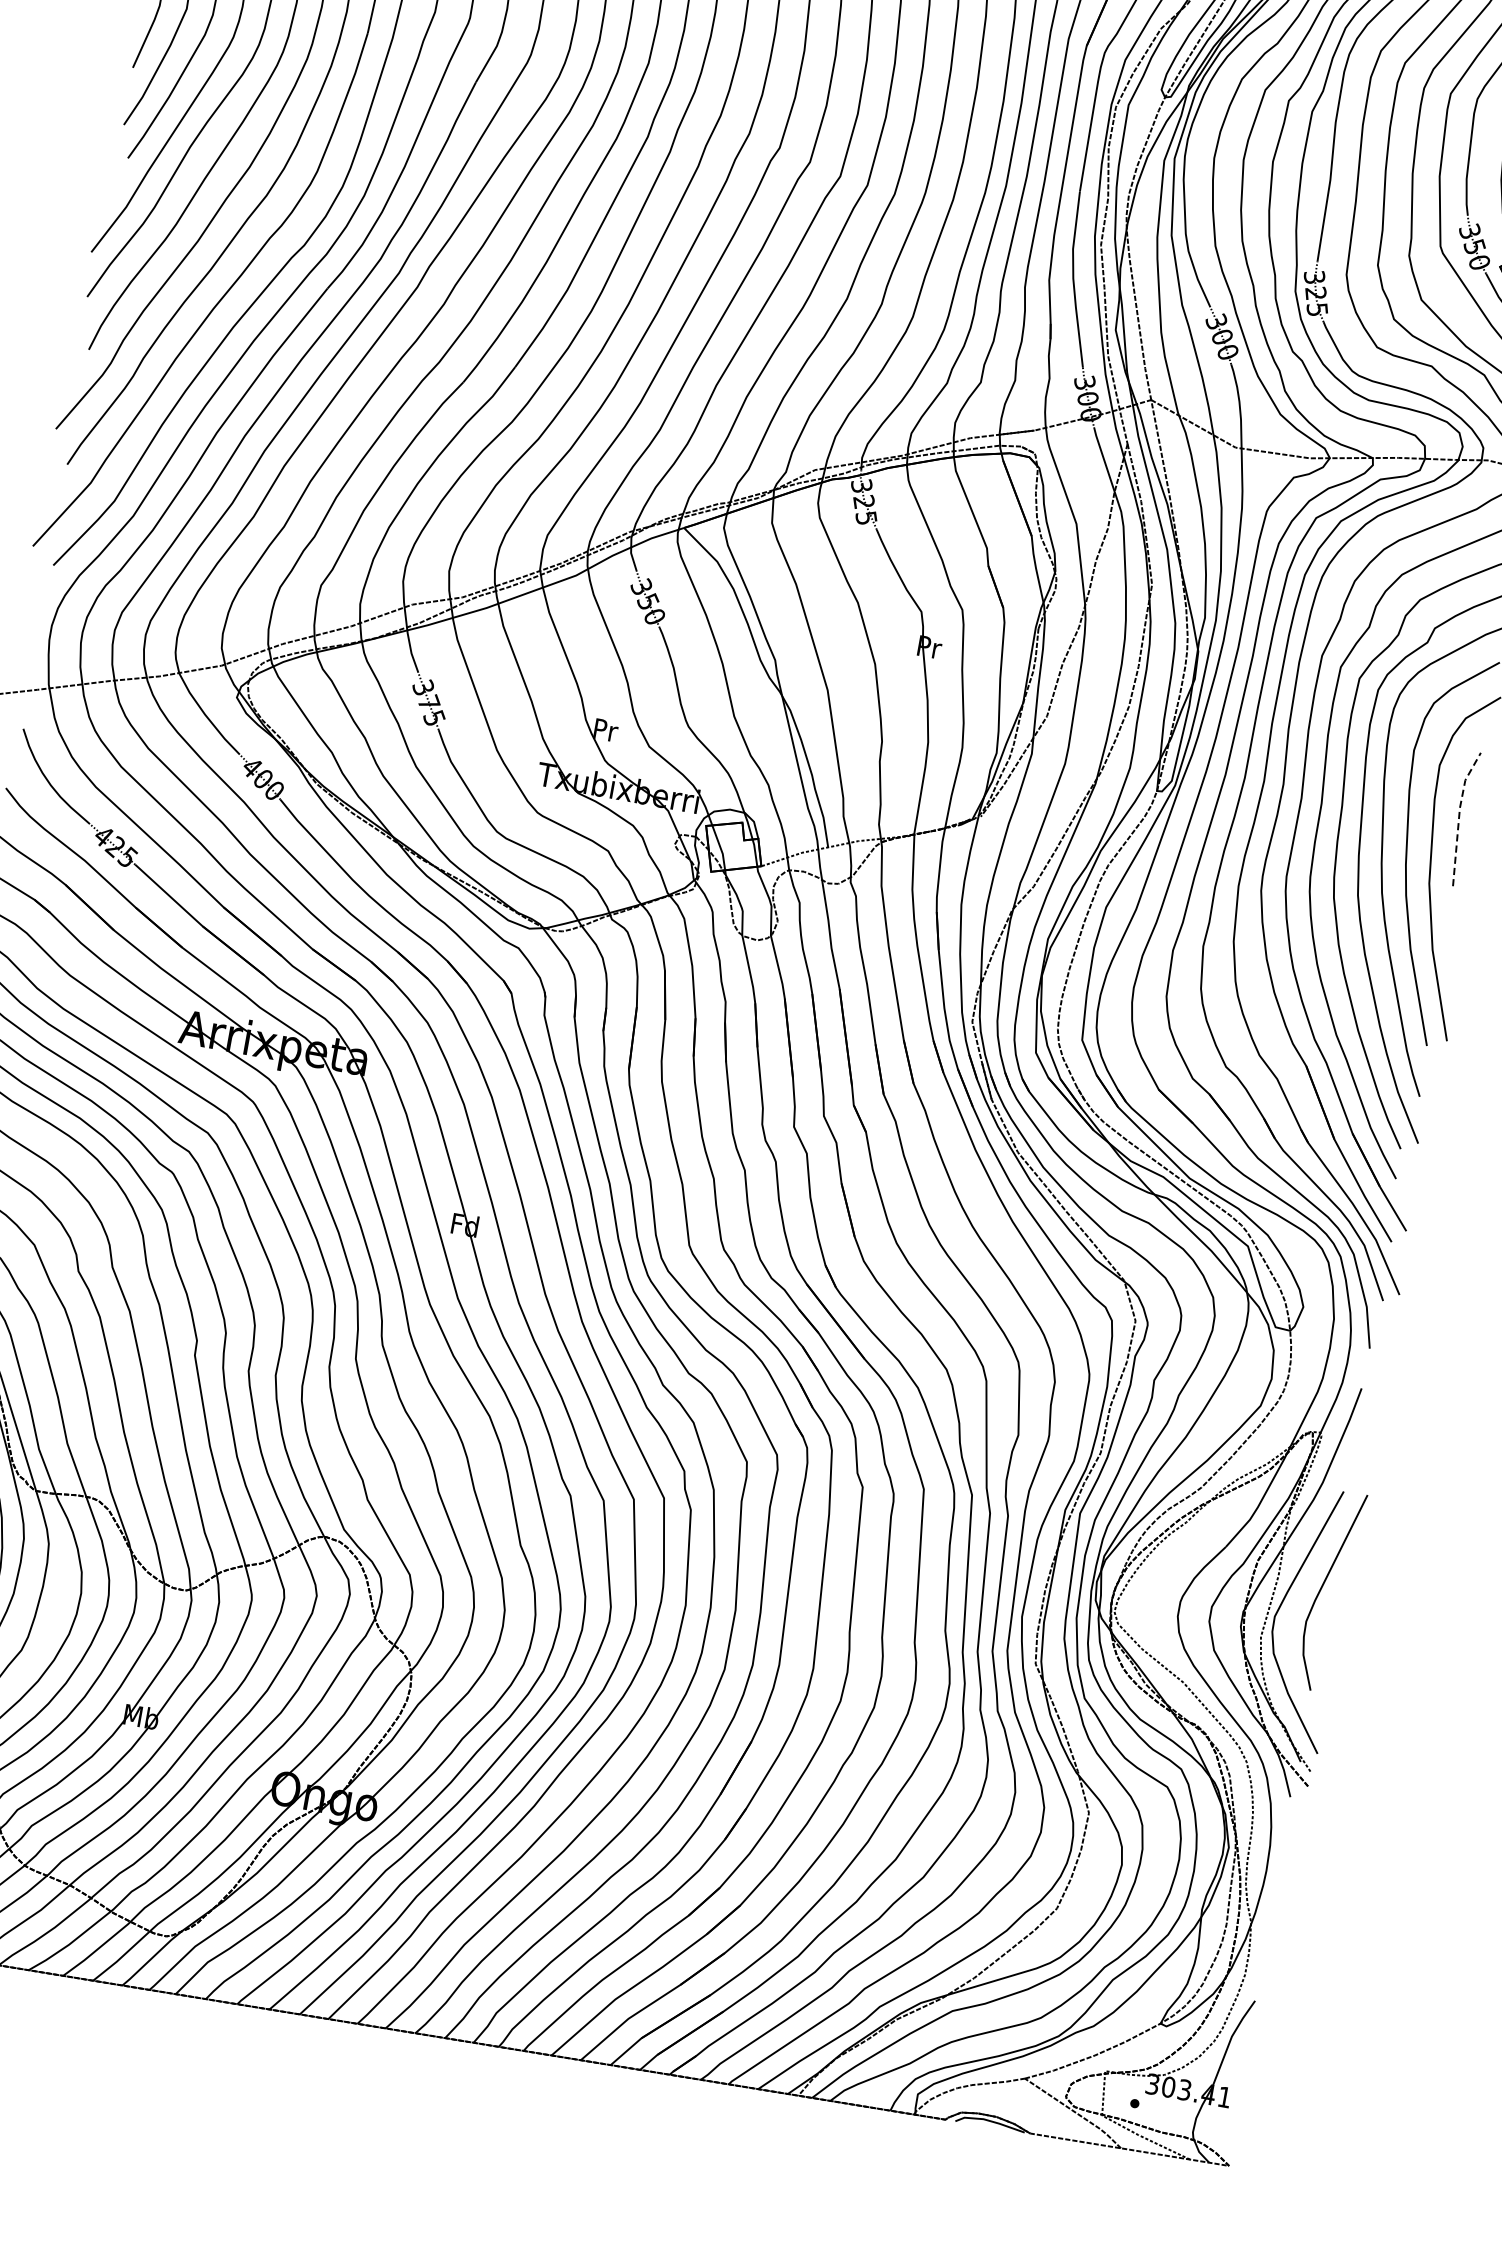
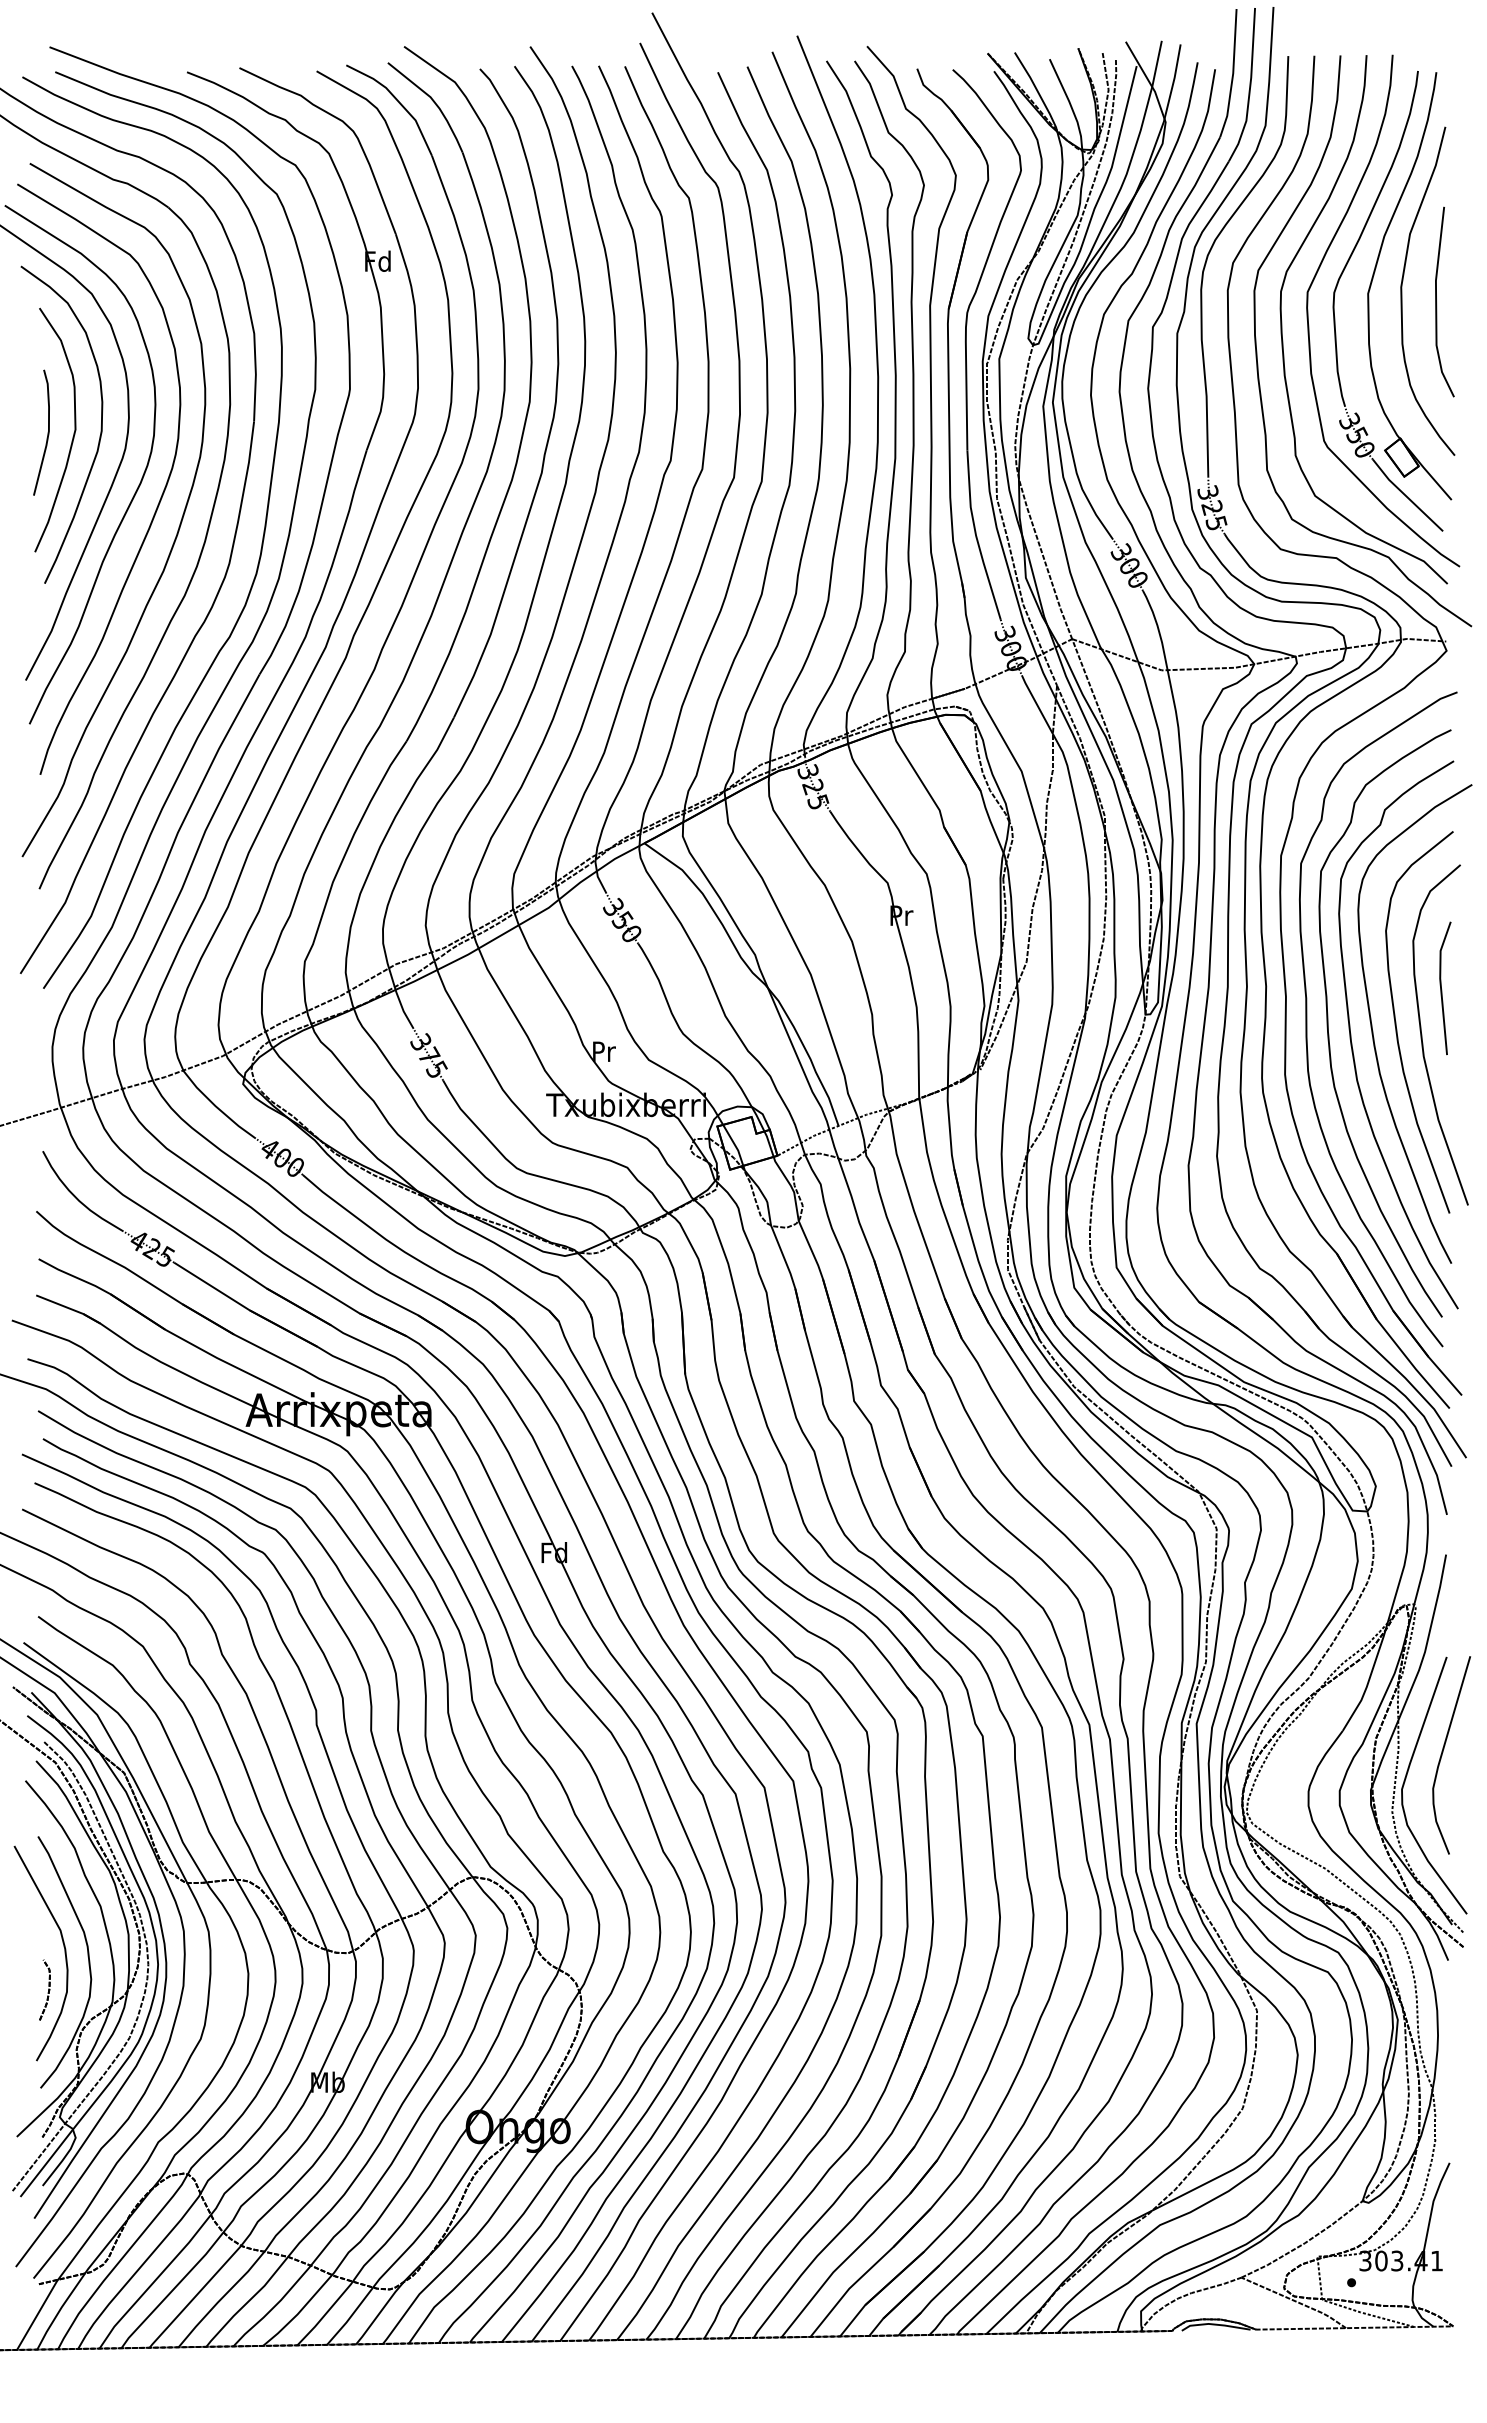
line: (1458, 816) -> (1440, 986), dashed -> solid

